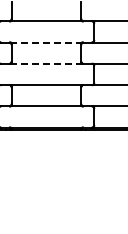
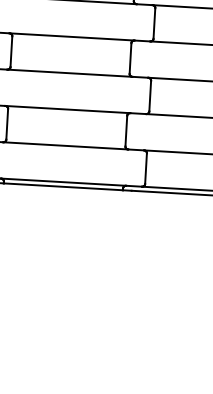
line: (46, 42) -> (72, 36), dashed -> solid
line: (46, 63) -> (70, 72), dashed -> solid

